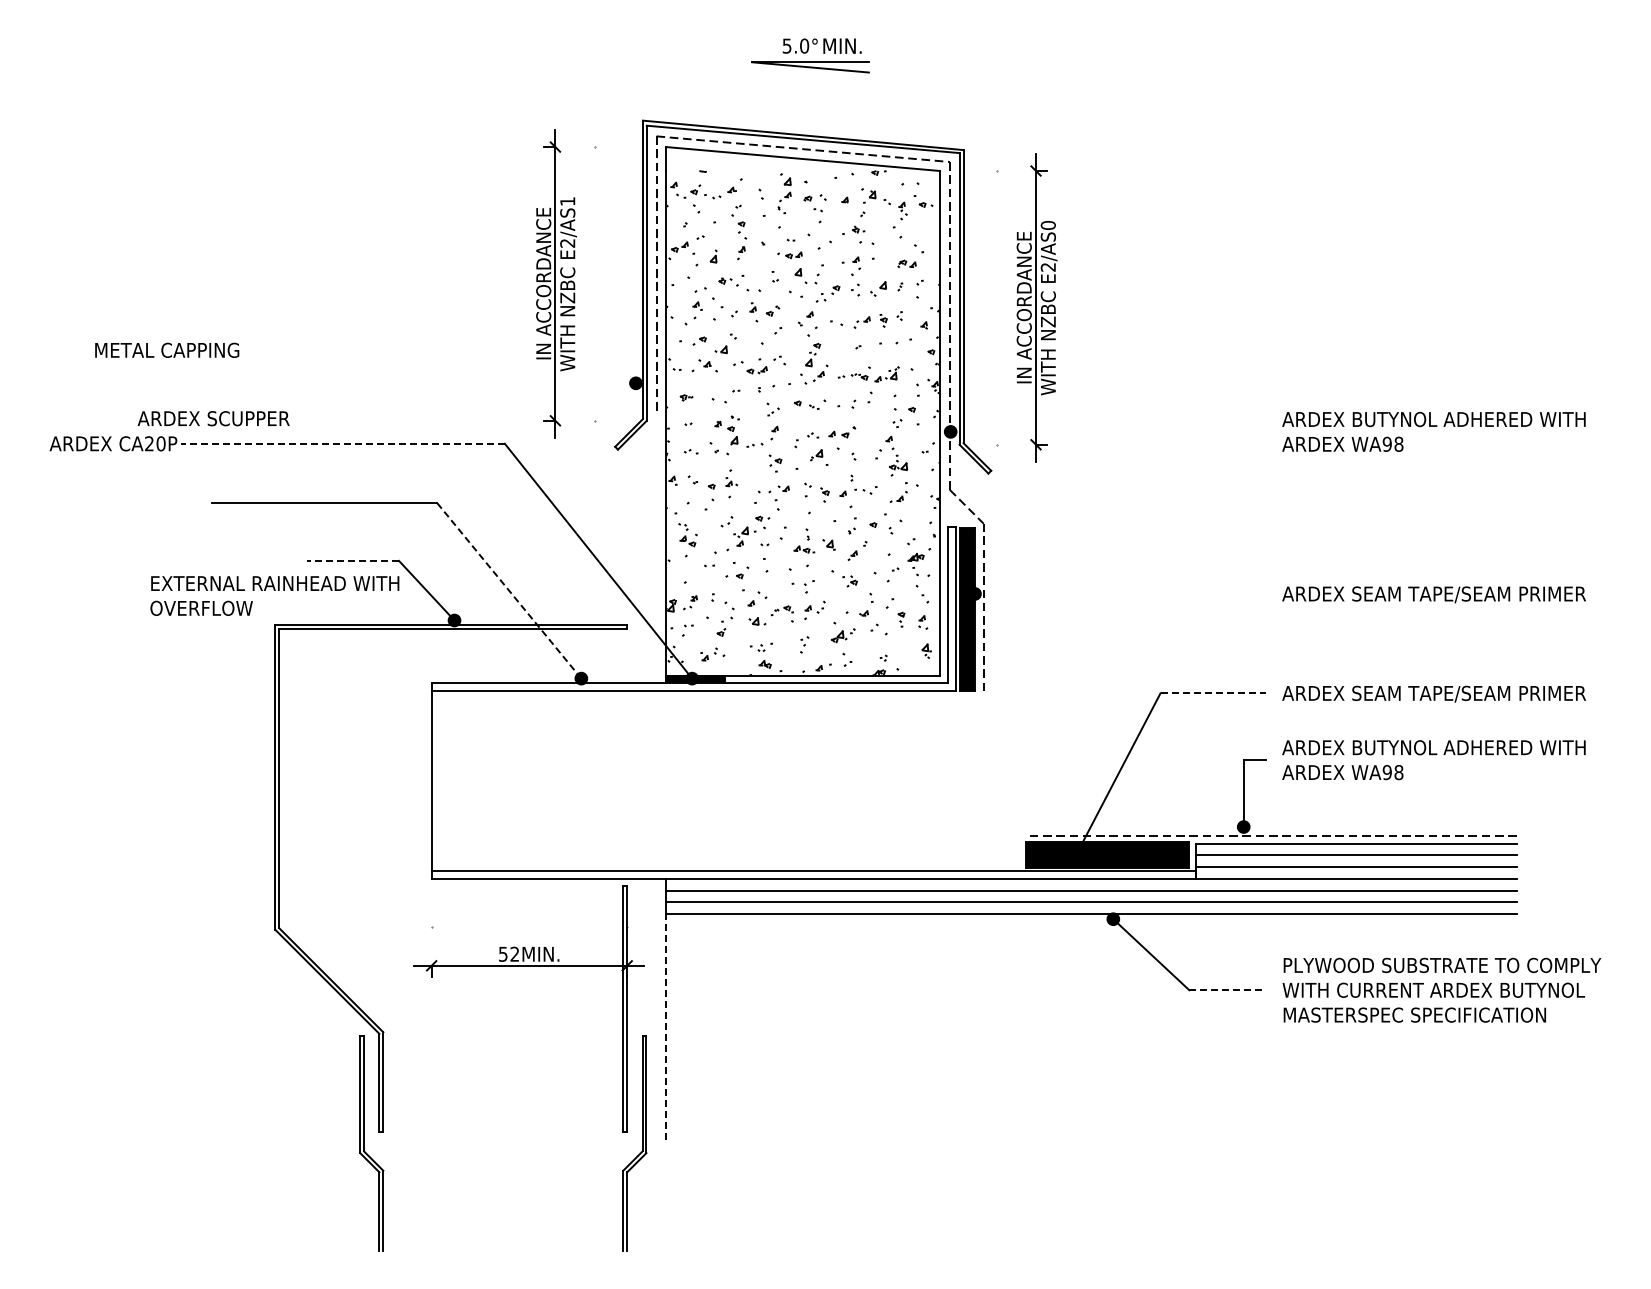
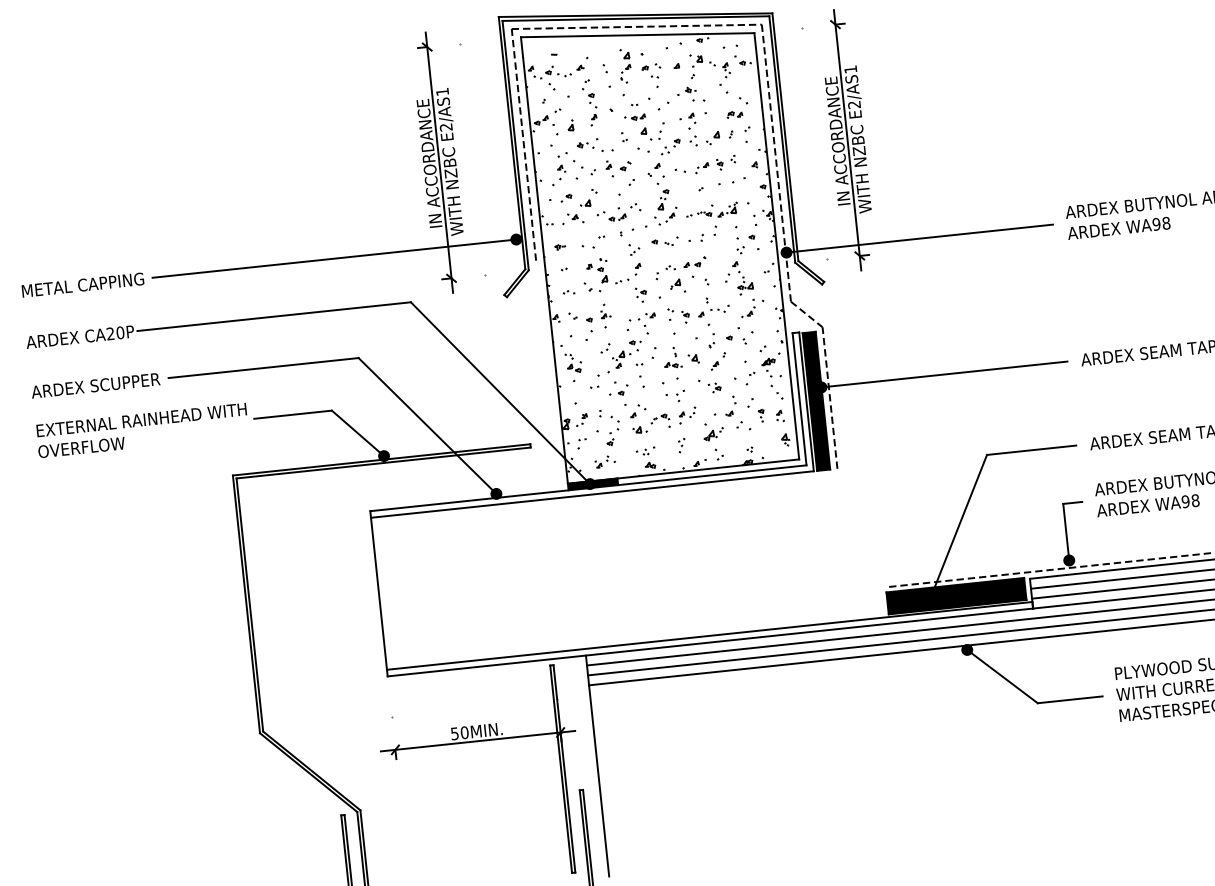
text: (1047, 224) -> (849, 68), E2/AS0 -> E2/AS1
text: (167, 349) -> (83, 284), moved
line: (420, 383) -> (334, 258), added
text: (213, 418) -> (95, 385), moved
line: (1108, 431) -> (919, 238), added
line: (343, 443) -> (274, 316), dashed -> solid
line: (353, 560) -> (293, 414), dashed -> solid
line: (509, 590) -> (427, 425), dashed -> solid
line: (1120, 593) -> (944, 374), added
text: (274, 595) -> (142, 430), moved
line: (1213, 693) -> (1031, 450), dashed -> solid
text: (514, 953) -> (464, 732), 52MIN. -> 50MIN.
line: (1228, 990) -> (1070, 699), dashed -> solid
line: (666, 1026) -> (599, 780), dashed -> solid

